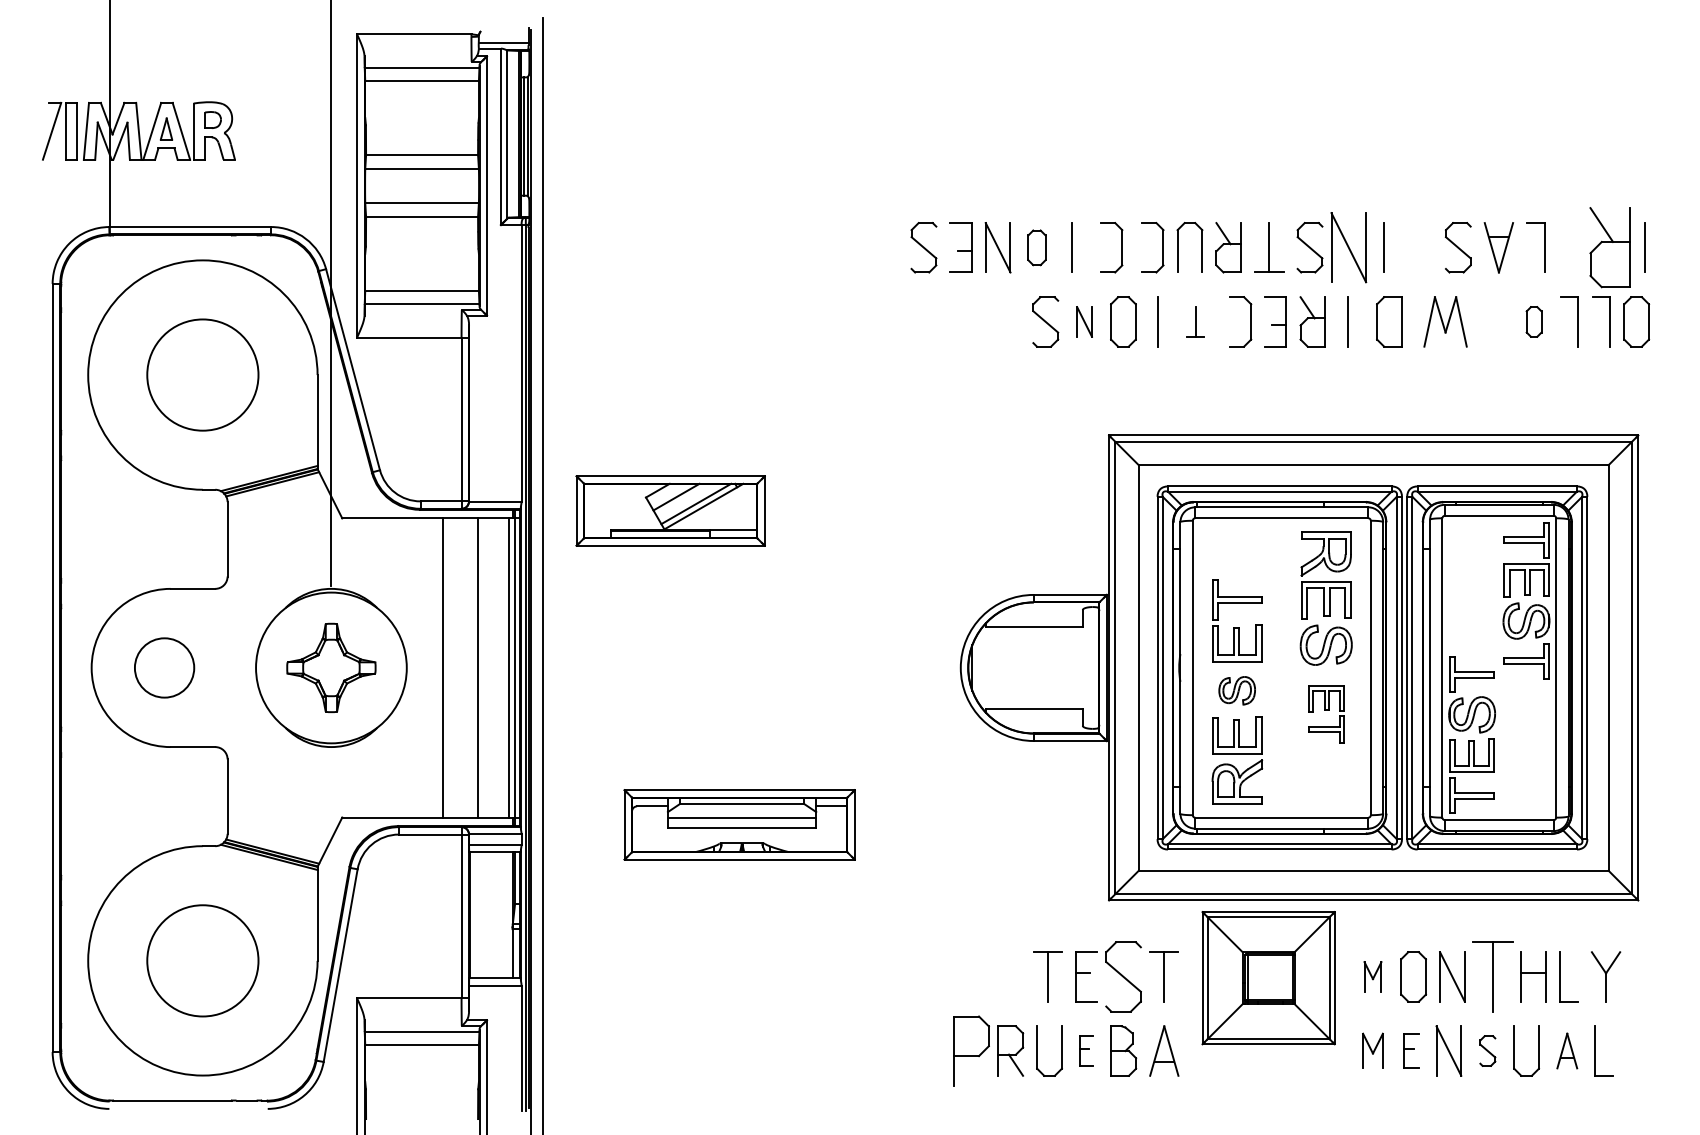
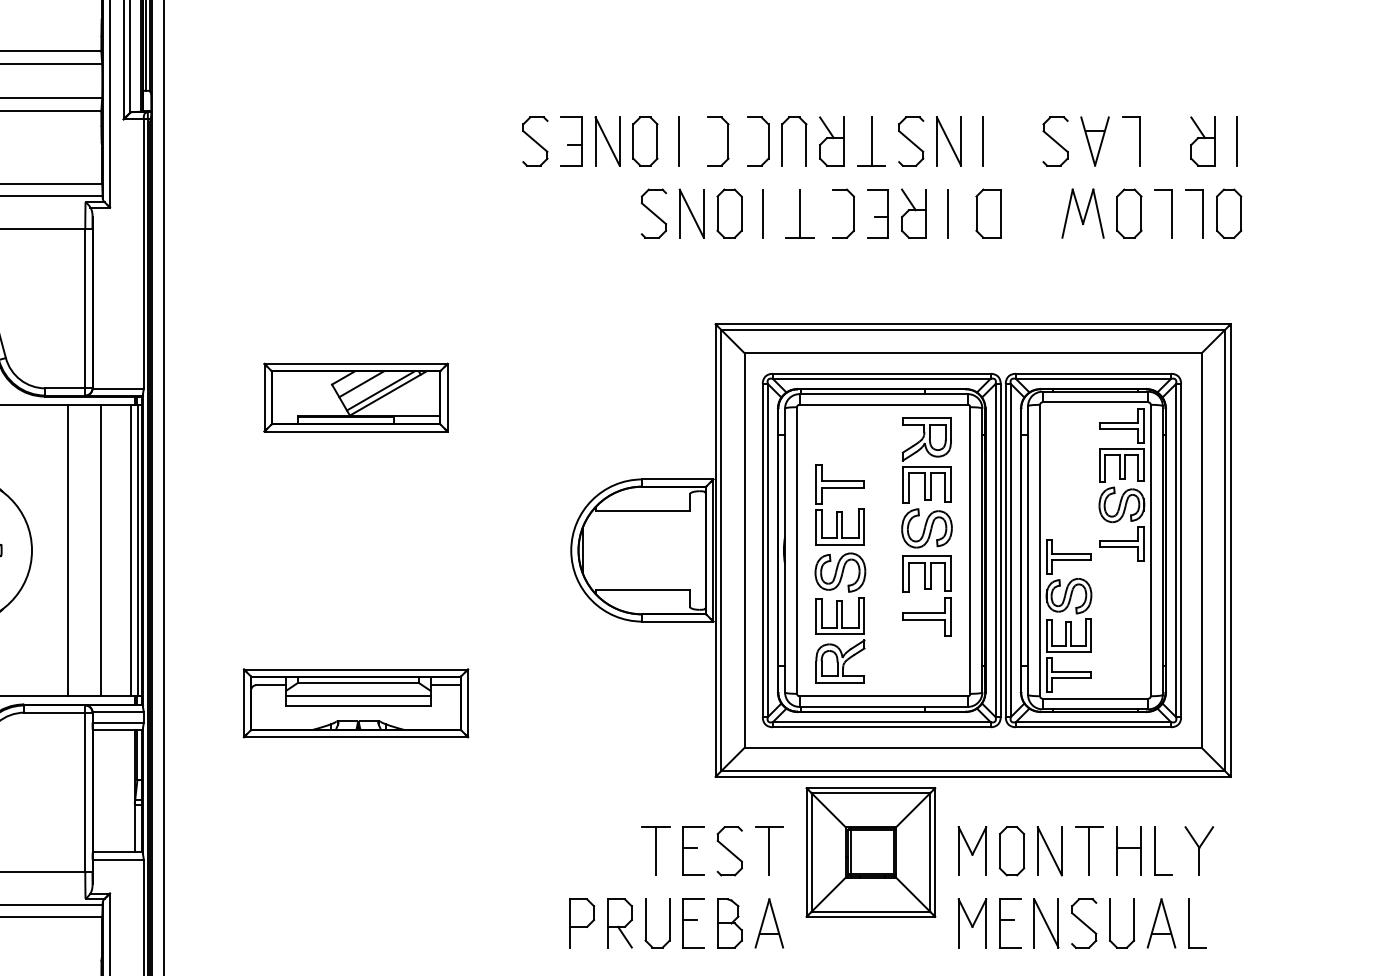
part: (1036, 247) -> (644, 141), size x1.43
part: (1348, 247) -> (948, 141), size x0.71
part: (1609, 247) -> (1202, 141), size x0.62
part: (1084, 321) -> (691, 213), size x1.67
part: (1195, 321) -> (799, 213), size x1.67
part: (1445, 321) -> (1082, 213), moved
part: (1533, 321) -> (1128, 213), size x1.67
part: (670, 510) -> (355, 397), moved
part: (1236, 690) -> (839, 572), size x1.43
part: (1326, 714) -> (927, 595), size x1.43
part: (1123, 976) -> (729, 850), size x0.71
part: (1372, 976) -> (972, 850), size x1.67
part: (1492, 976) -> (1088, 850), size x0.71
part: (972, 1050) -> (582, 922), size x0.71
part: (1086, 1050) -> (693, 922), size x1.67
part: (1372, 1050) -> (972, 922), size x1.43
part: (1411, 1050) -> (1009, 922), size x1.43
part: (1487, 1050) -> (1083, 922), size x1.67
part: (1567, 1050) -> (1161, 922), size x1.43

